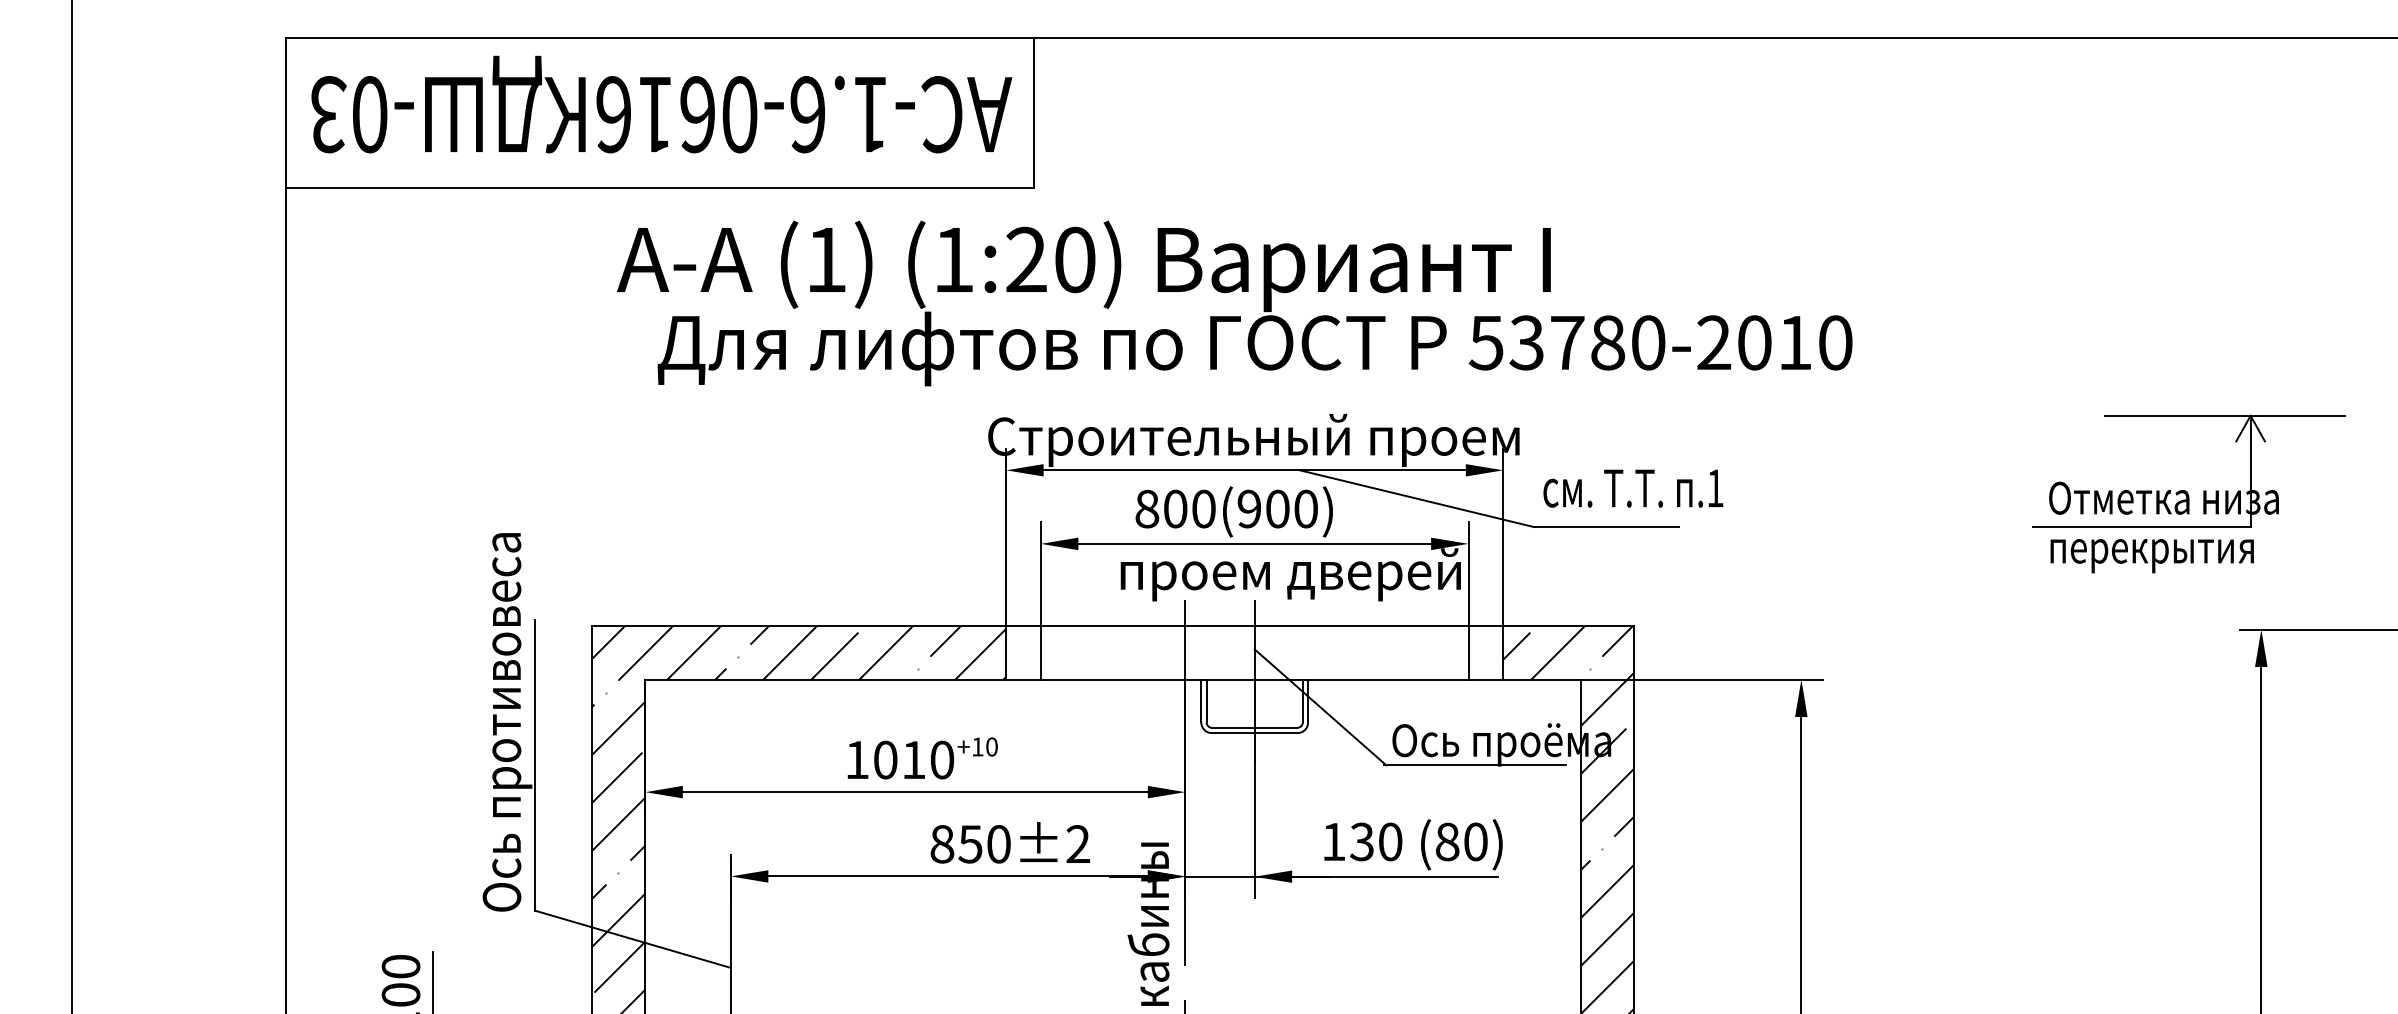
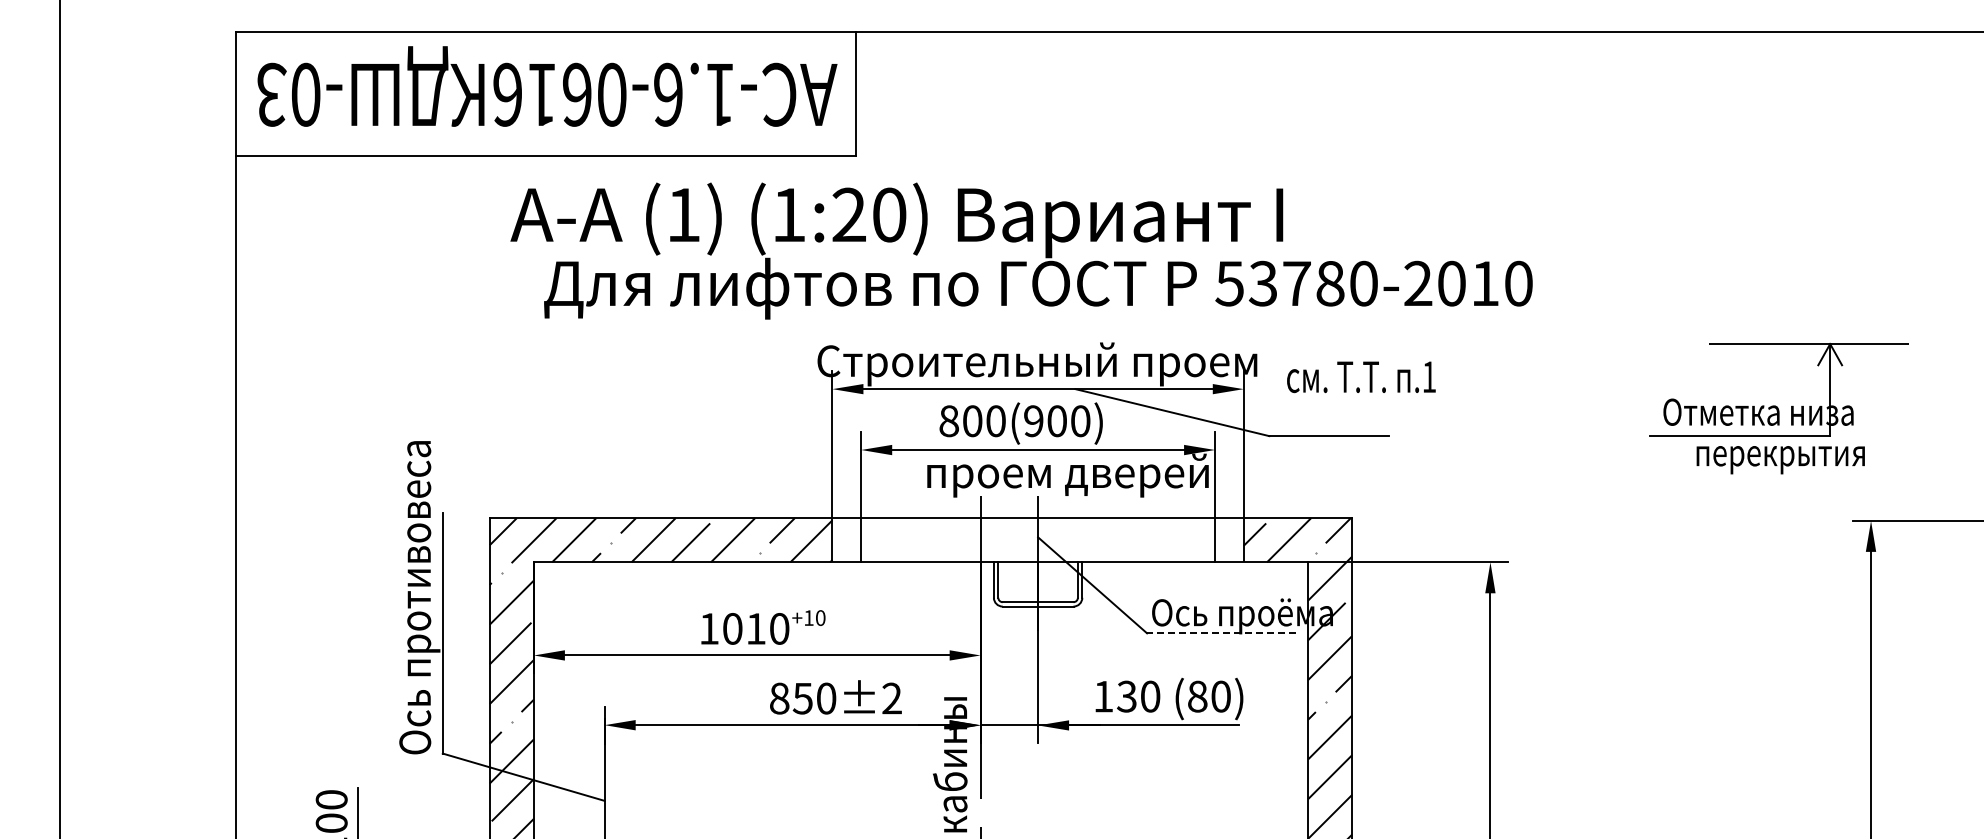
text: (1633, 488) -> (1361, 377), moved
part: (2184, 490) -> (1775, 405), moved
line: (1475, 765) -> (1220, 633), solid -> dashed

